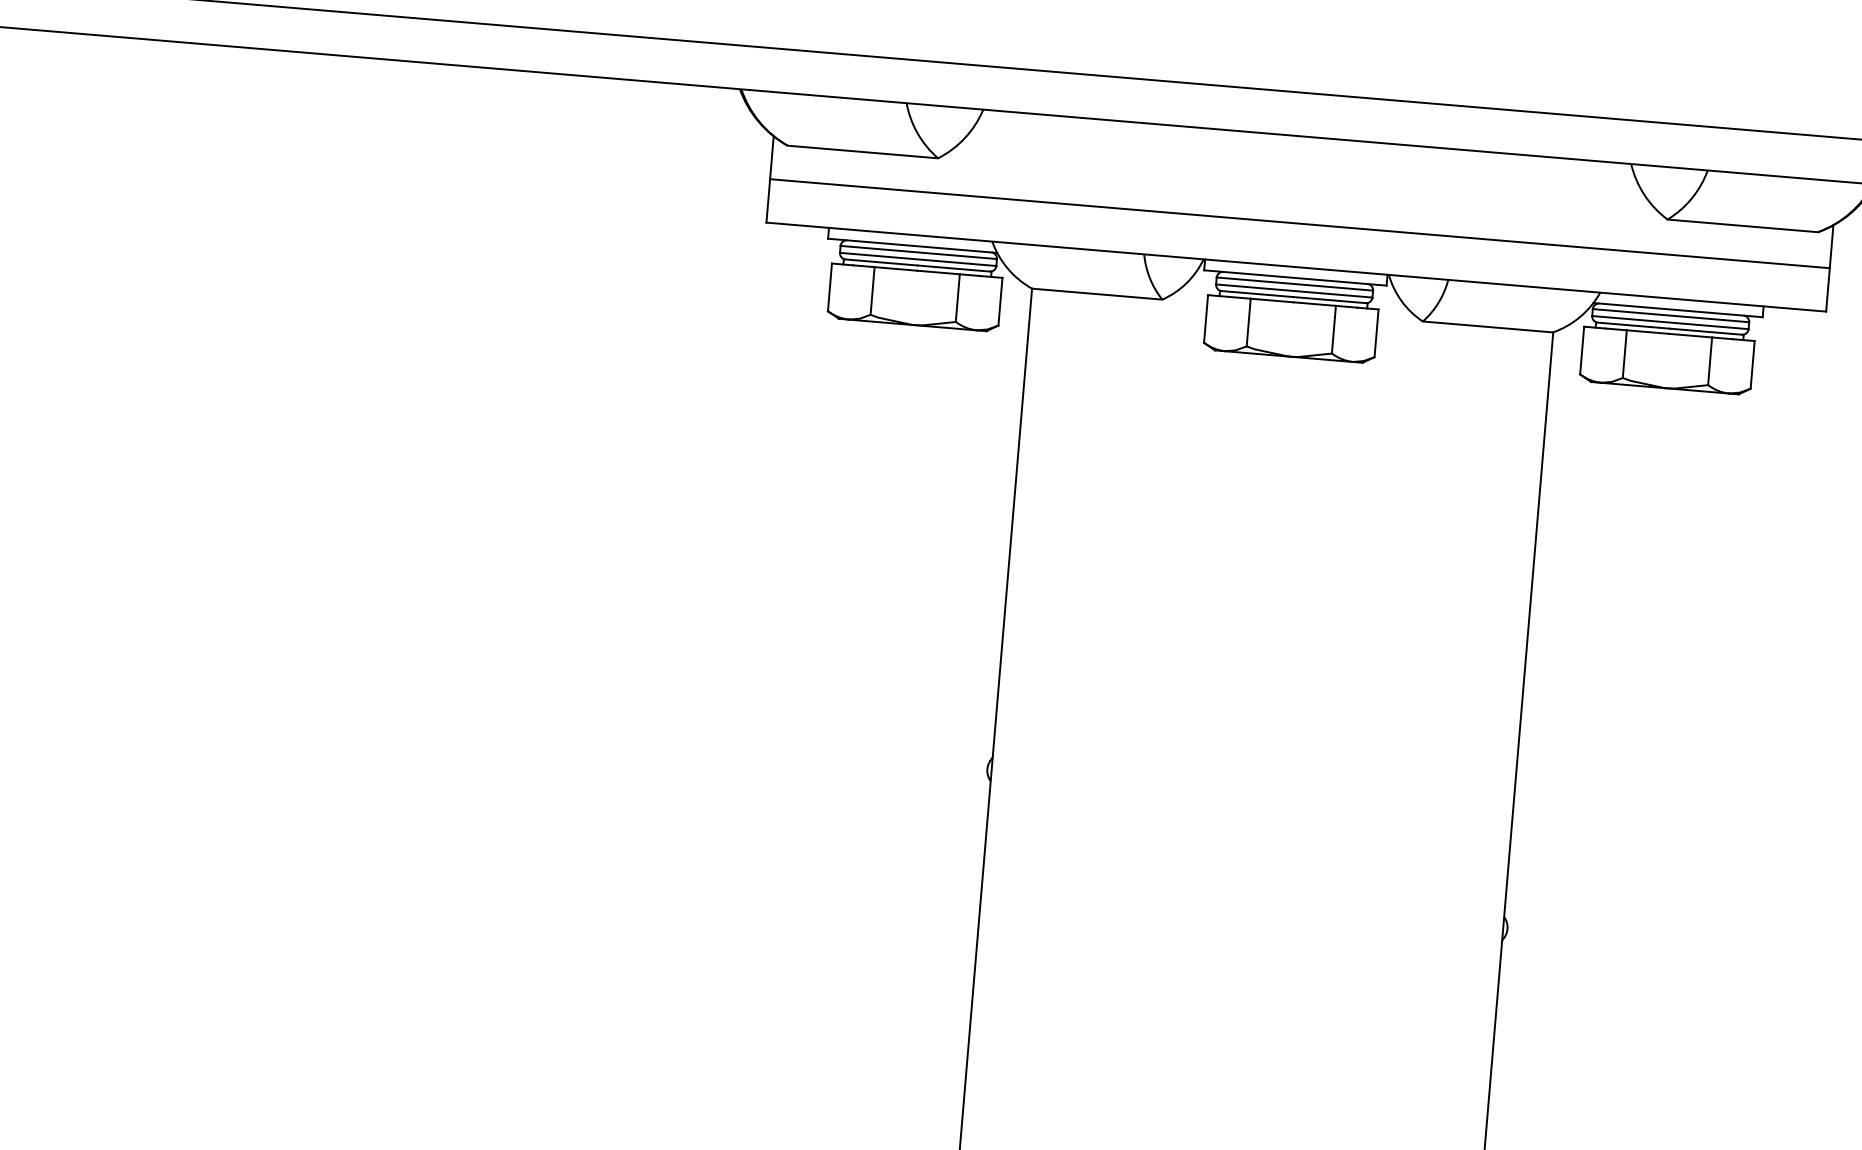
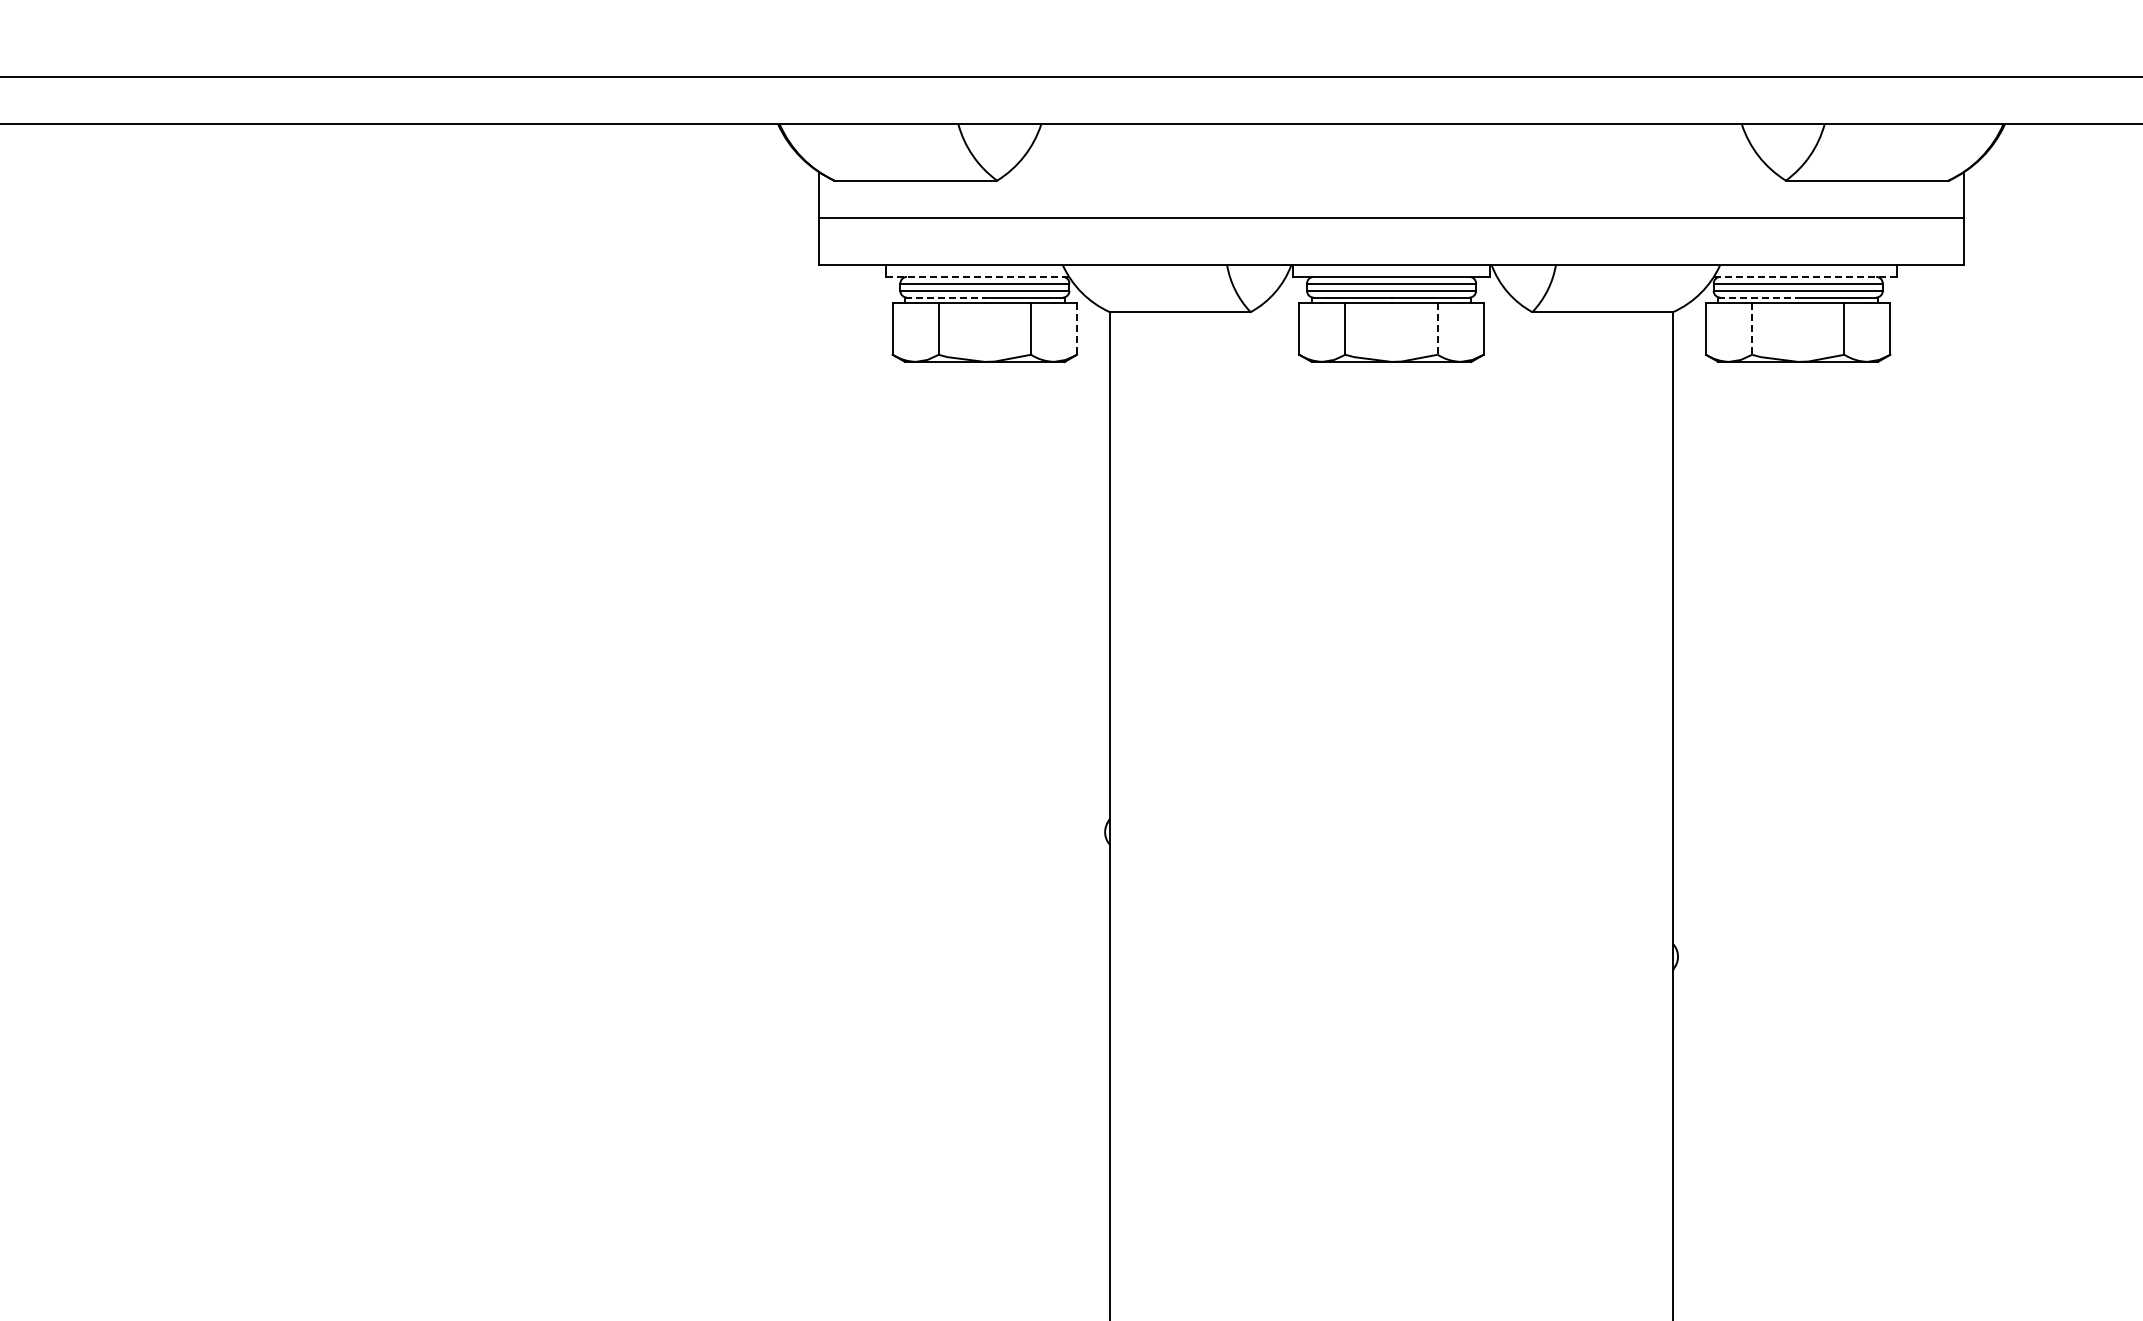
line: (912, 245) -> (977, 276), solid -> dashed
line: (880, 262) -> (944, 297), solid -> dashed
line: (1000, 302) -> (1077, 329), solid -> dashed
line: (1677, 309) -> (1804, 276), solid -> dashed
line: (1633, 325) -> (1758, 297), solid -> dashed
line: (1333, 330) -> (1437, 329), solid -> dashed
line: (1625, 354) -> (1752, 329), solid -> dashed

